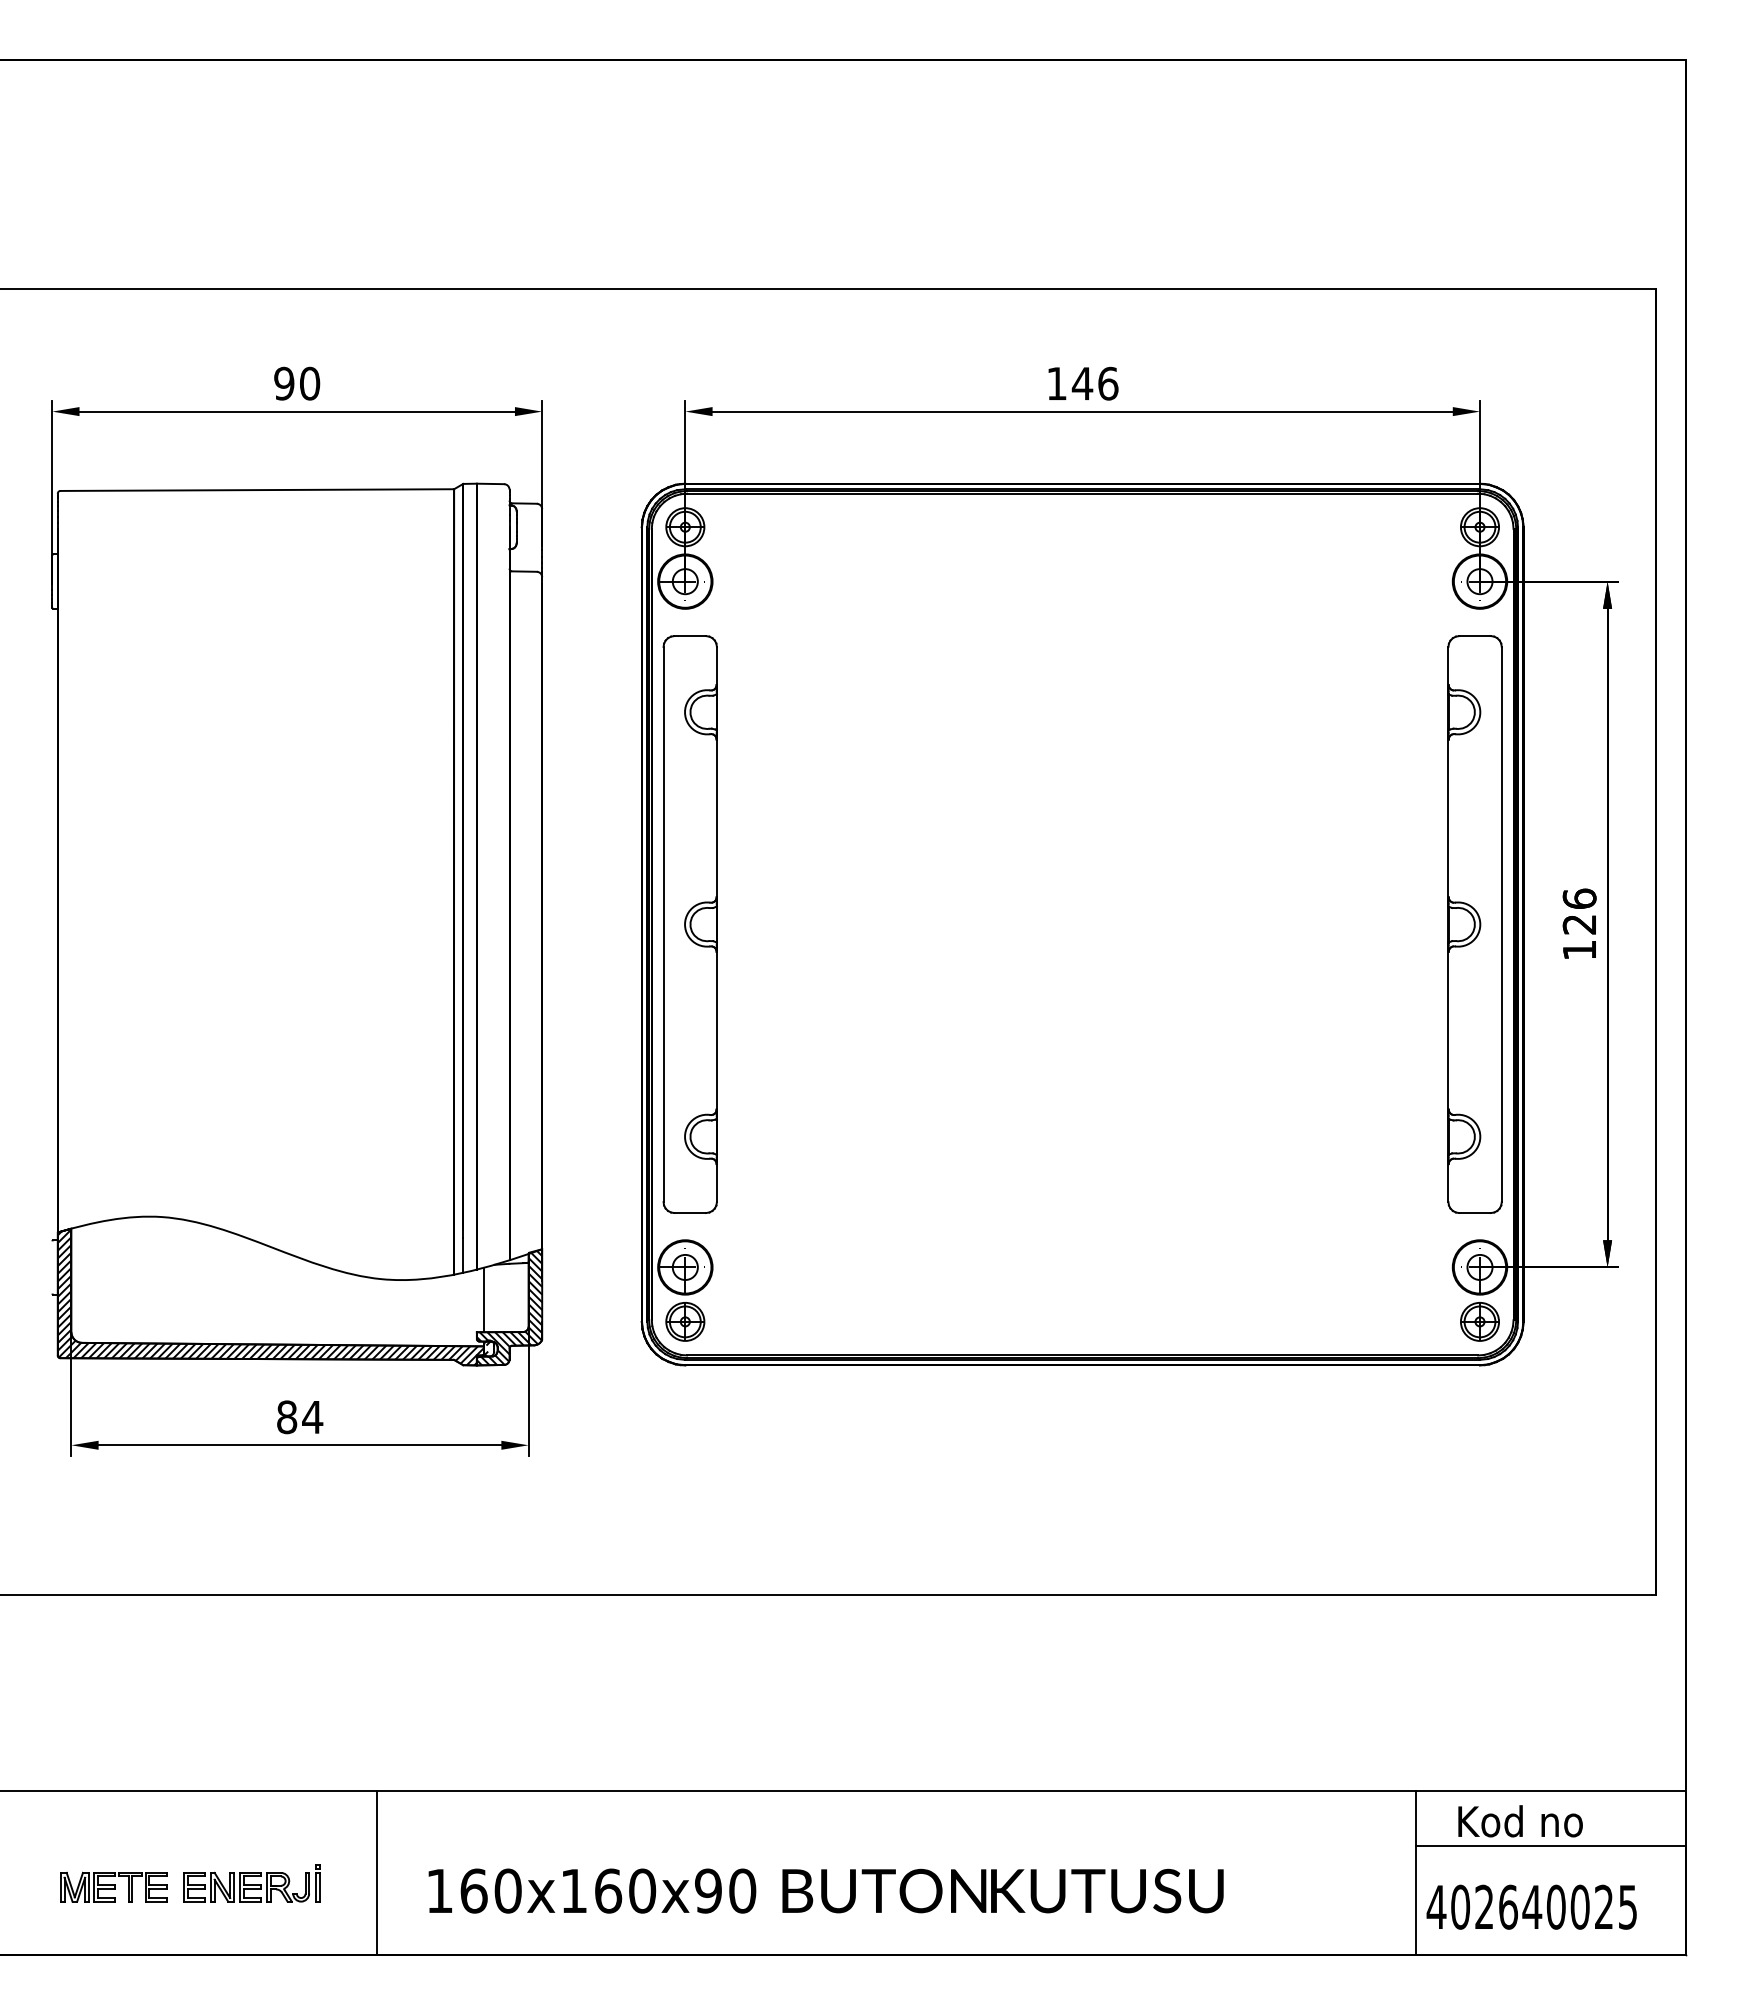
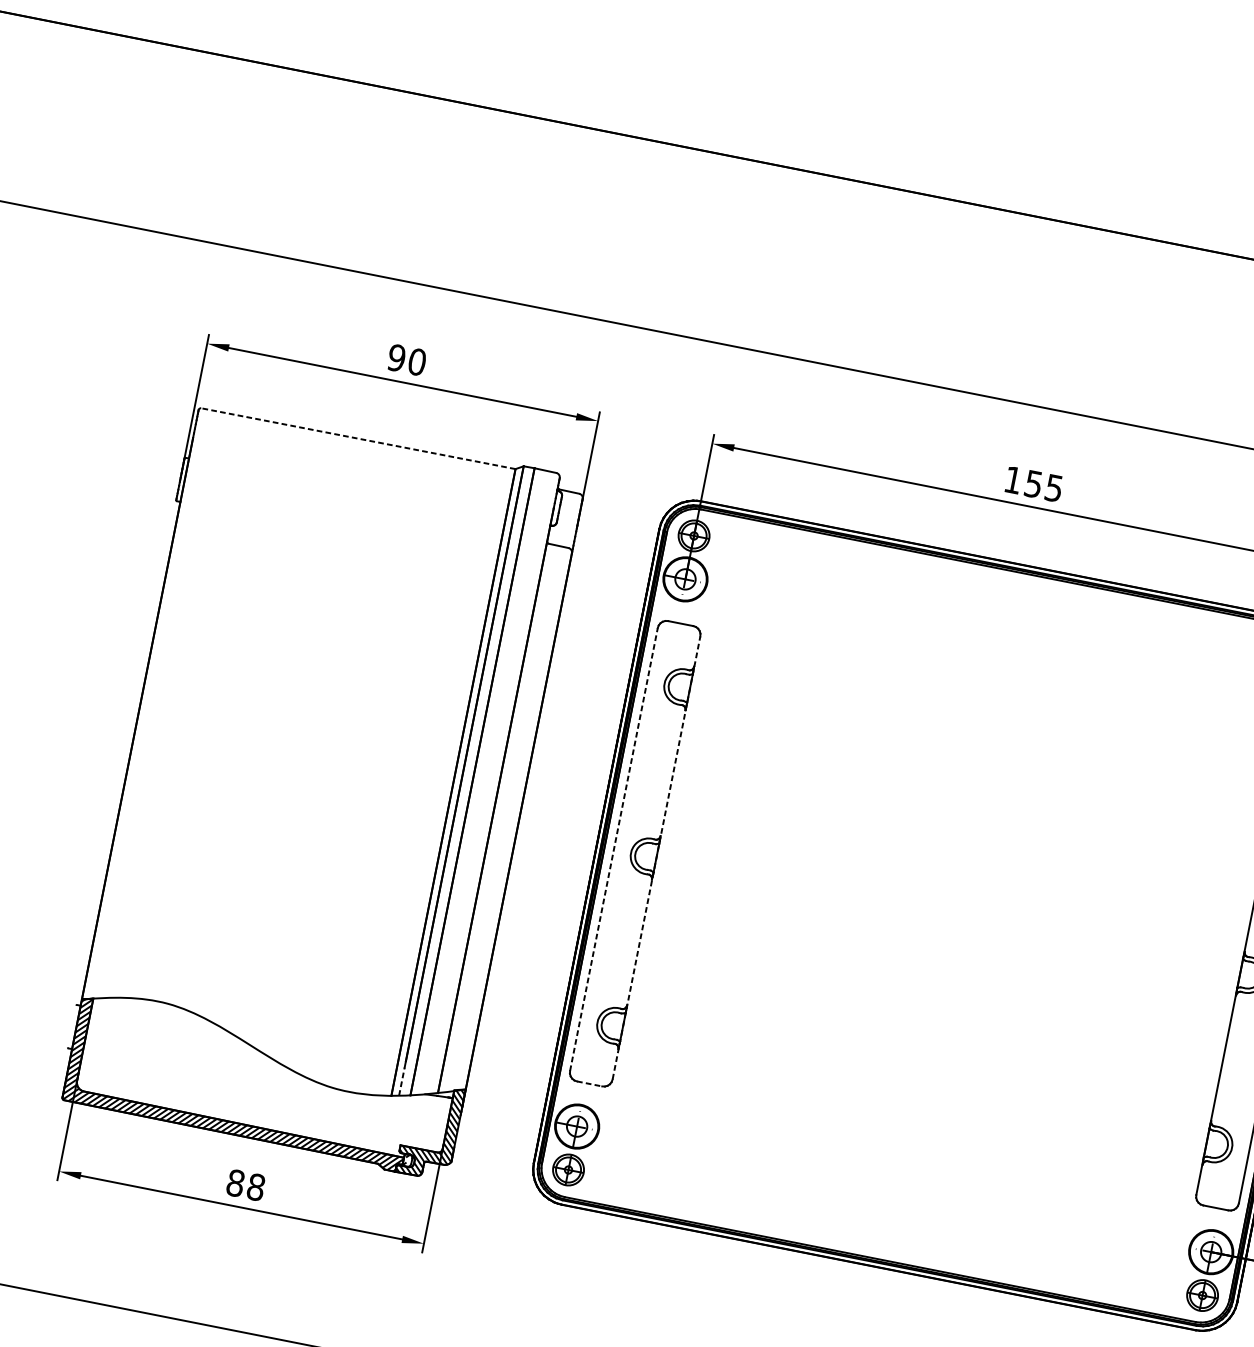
text: (1094, 383) -> (1043, 485), 146 -> 155
line: (257, 490) -> (358, 439), solid -> dashed
line: (663, 924) -> (613, 849), solid -> dashed
line: (716, 924) -> (656, 857), solid -> dashed
line: (690, 1213) -> (589, 1084), solid -> dashed
line: (463, 1255) -> (402, 1081), solid -> dashed
line: (483, 1299) -> (411, 1120), removed
text: (312, 1417) -> (255, 1187), 84 -> 88

